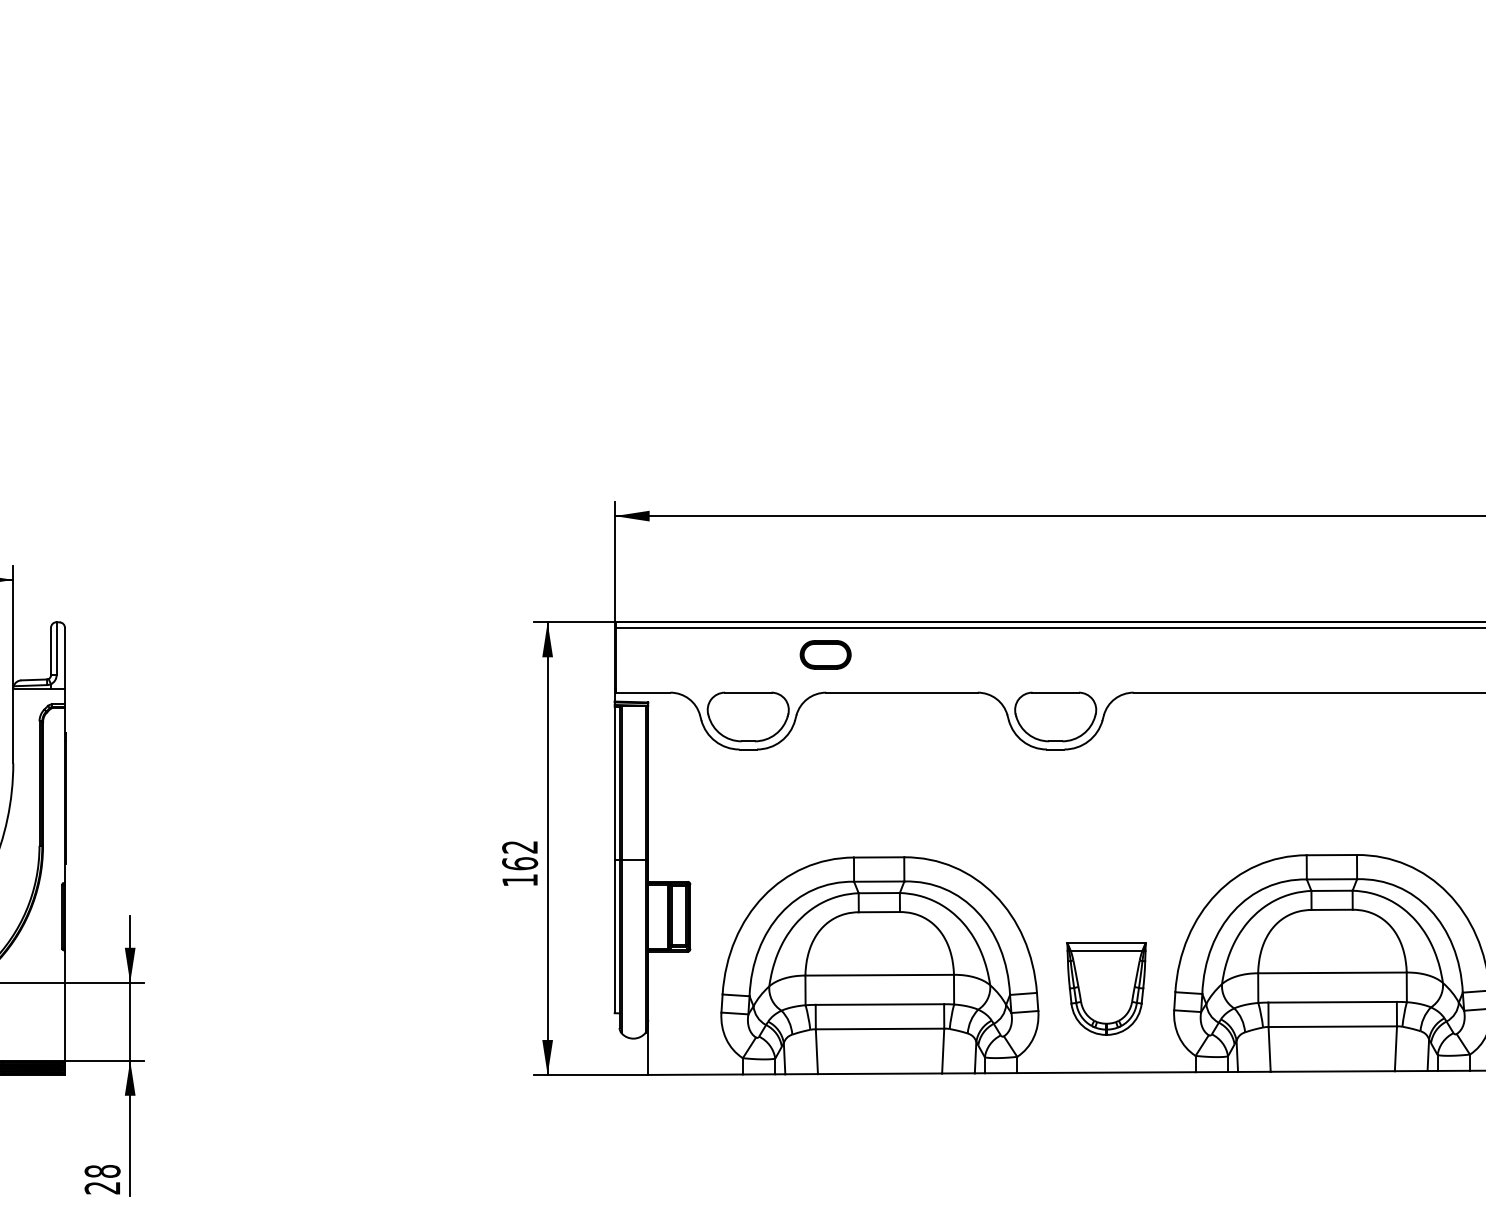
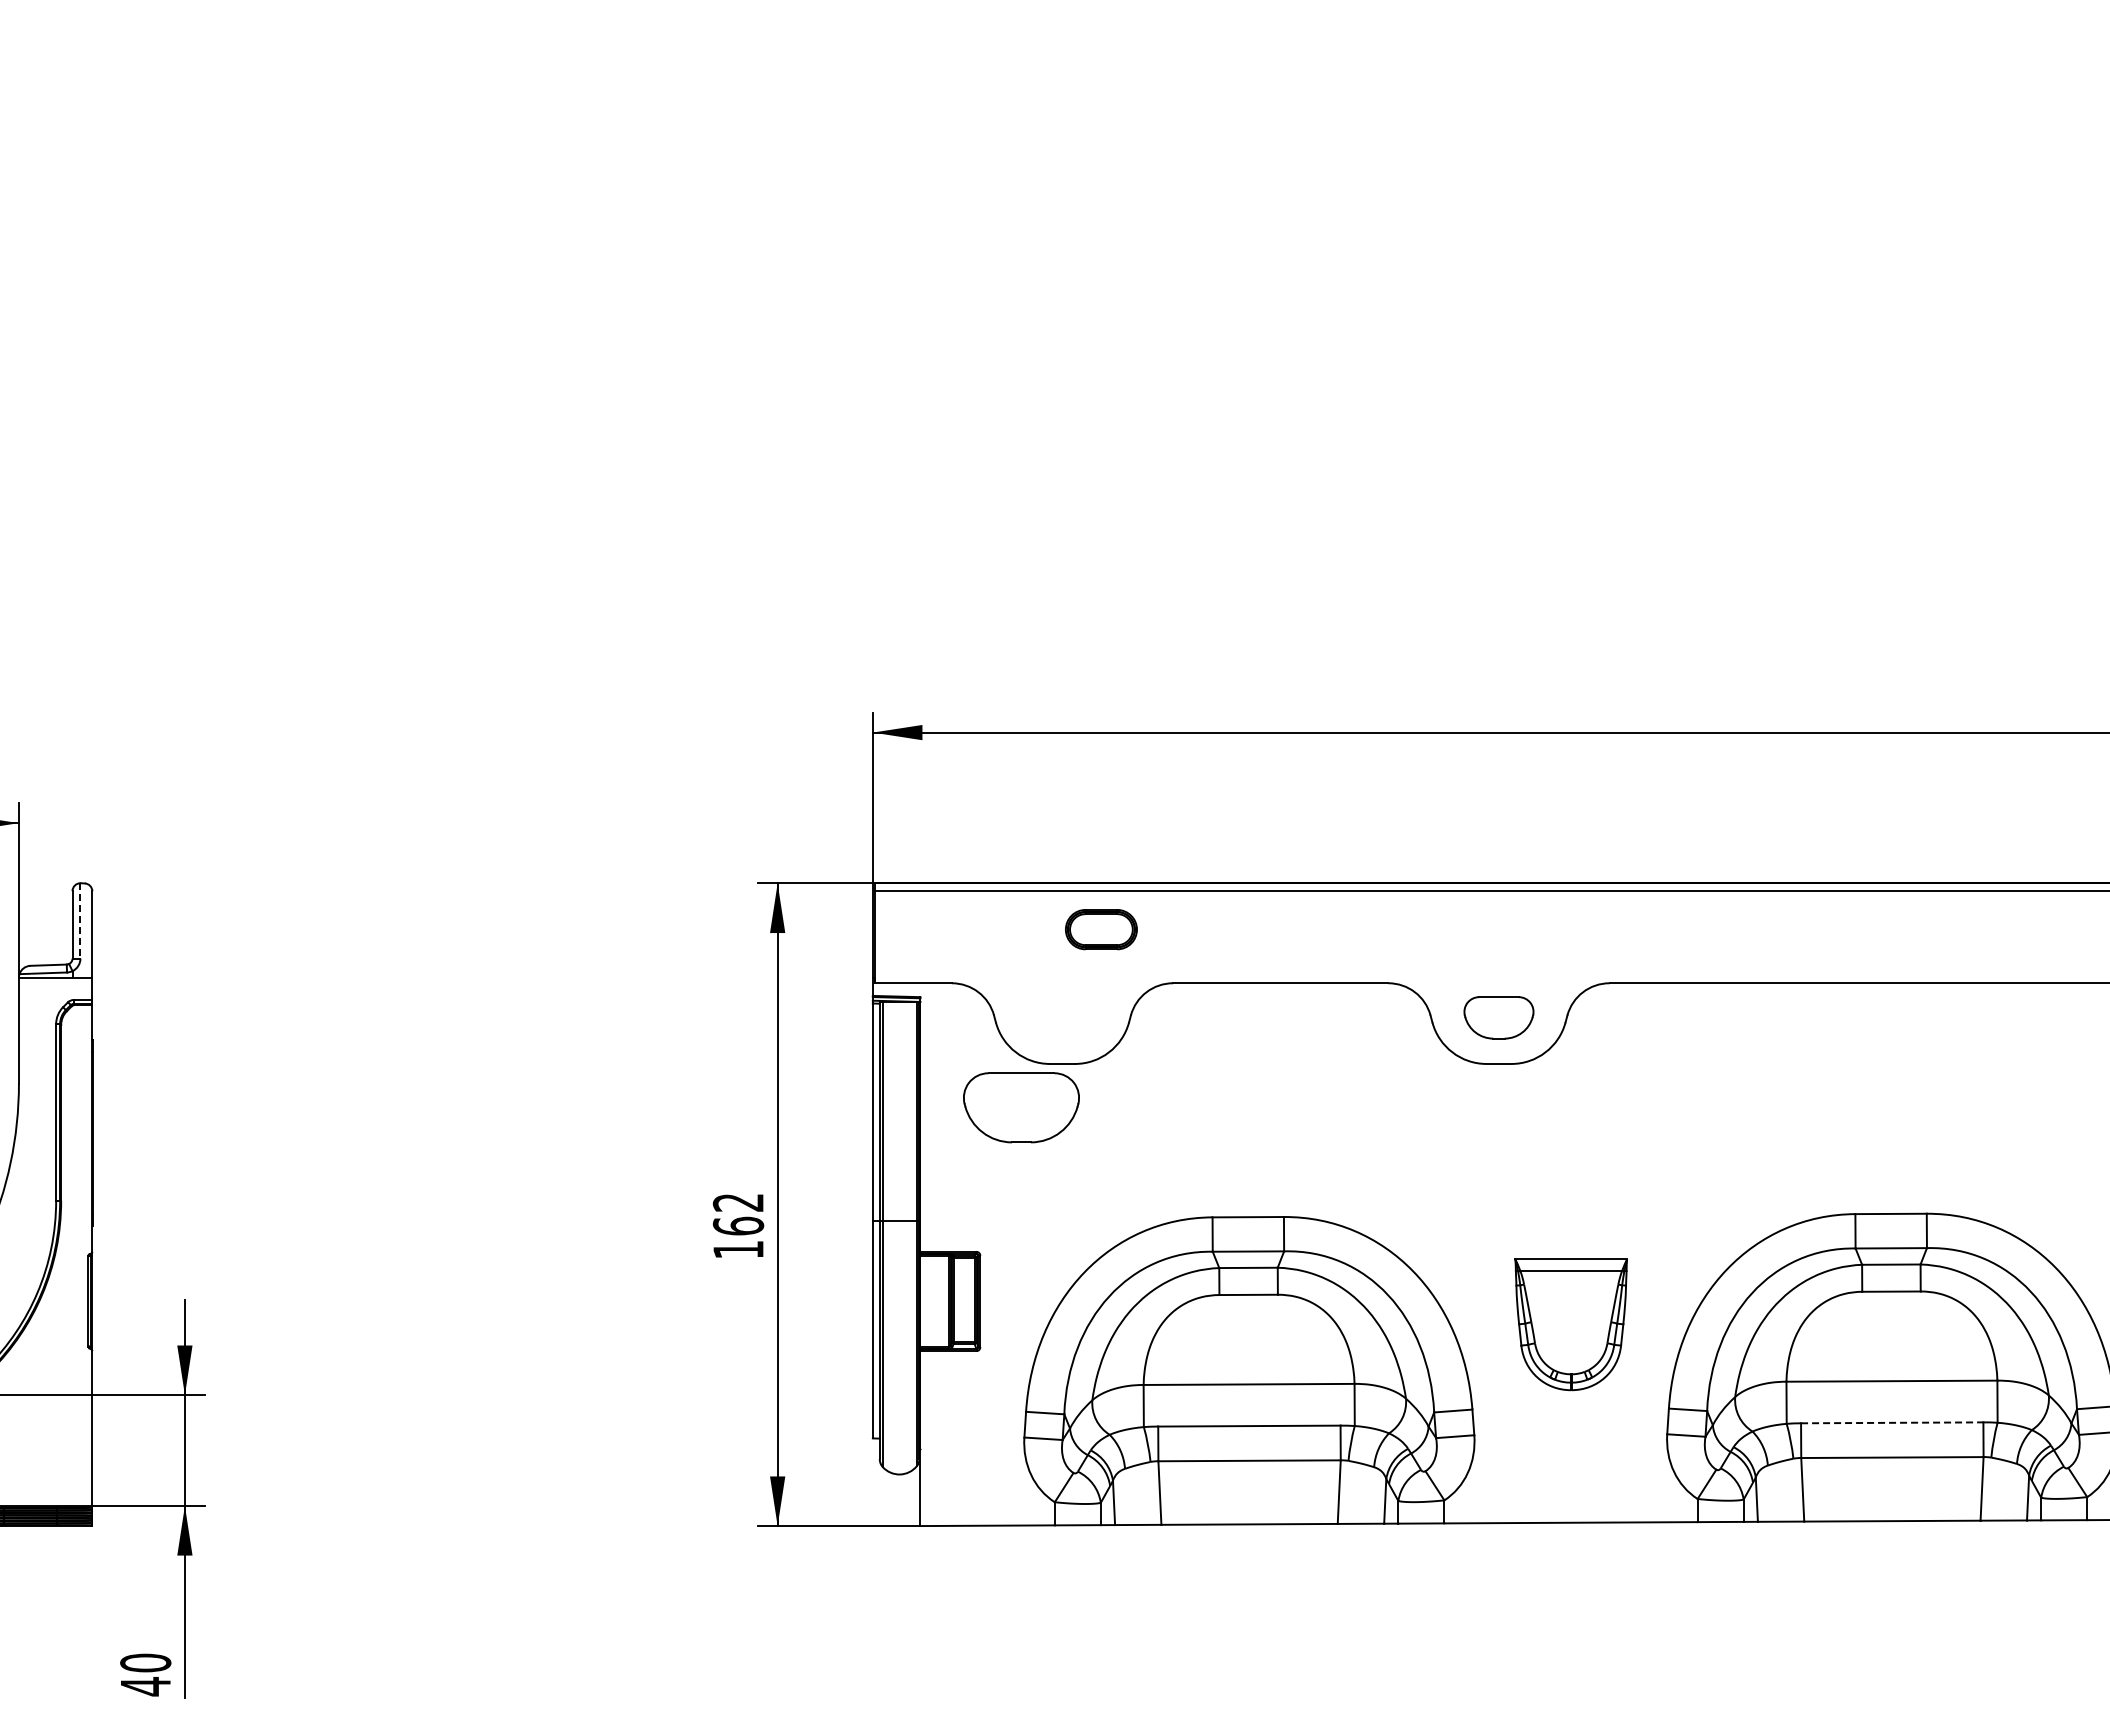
line: (56, 648) -> (80, 920), solid -> dashed
part: (825, 654) -> (1101, 929), moved
part: (748, 716) -> (1021, 1107), moved
part: (1055, 716) -> (1498, 1017), size x0.6
part: (1106, 988) -> (1570, 1324), moved
line: (1332, 1002) -> (1892, 1422), solid -> dashed
text: (102, 1179) -> (145, 1674), 28 -> 40

